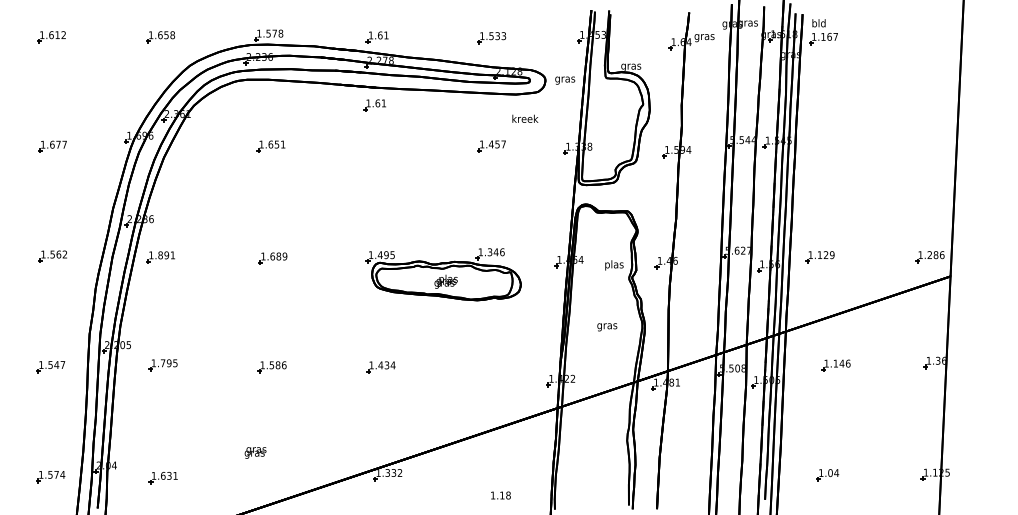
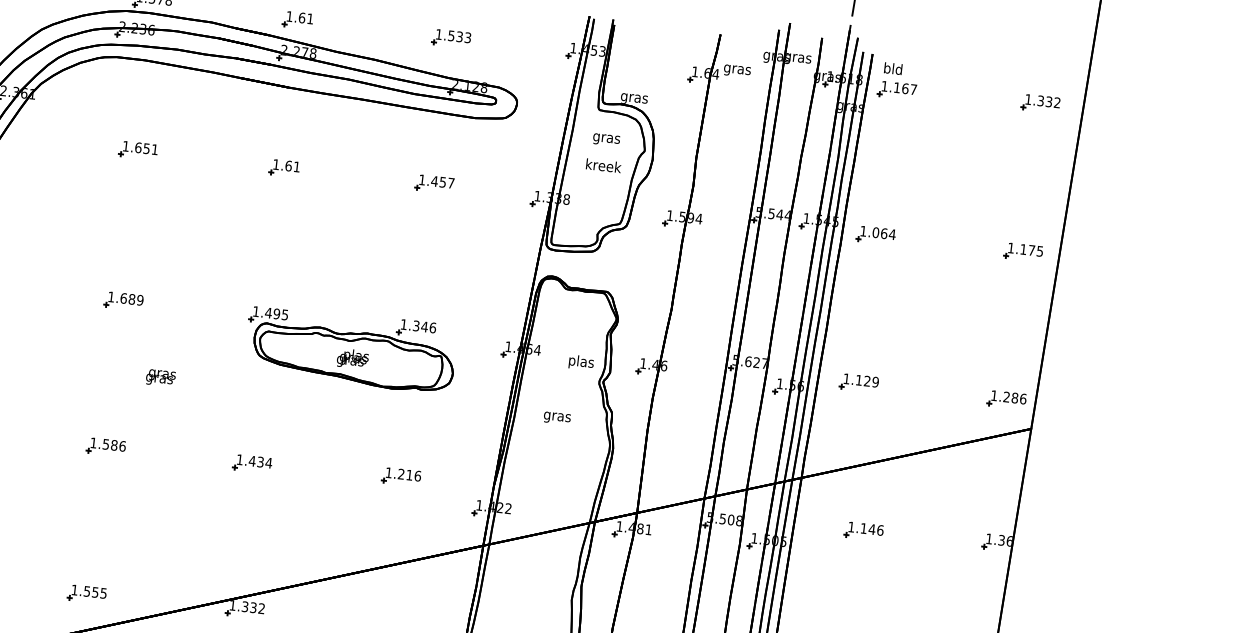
part: (929, 36) -> (1039, 103), added
text: (565, 80) -> (606, 139), moved
part: (374, 105) -> (283, 168), moved
text: (525, 118) -> (604, 165), moved
part: (819, 147) -> (874, 235), added
part: (929, 147) -> (1022, 252), added
text: (607, 327) -> (557, 418), moved
part: (491, 364) -> (401, 476), added
text: (255, 452) -> (160, 377), moved
part: (269, 477) -> (85, 594), added

